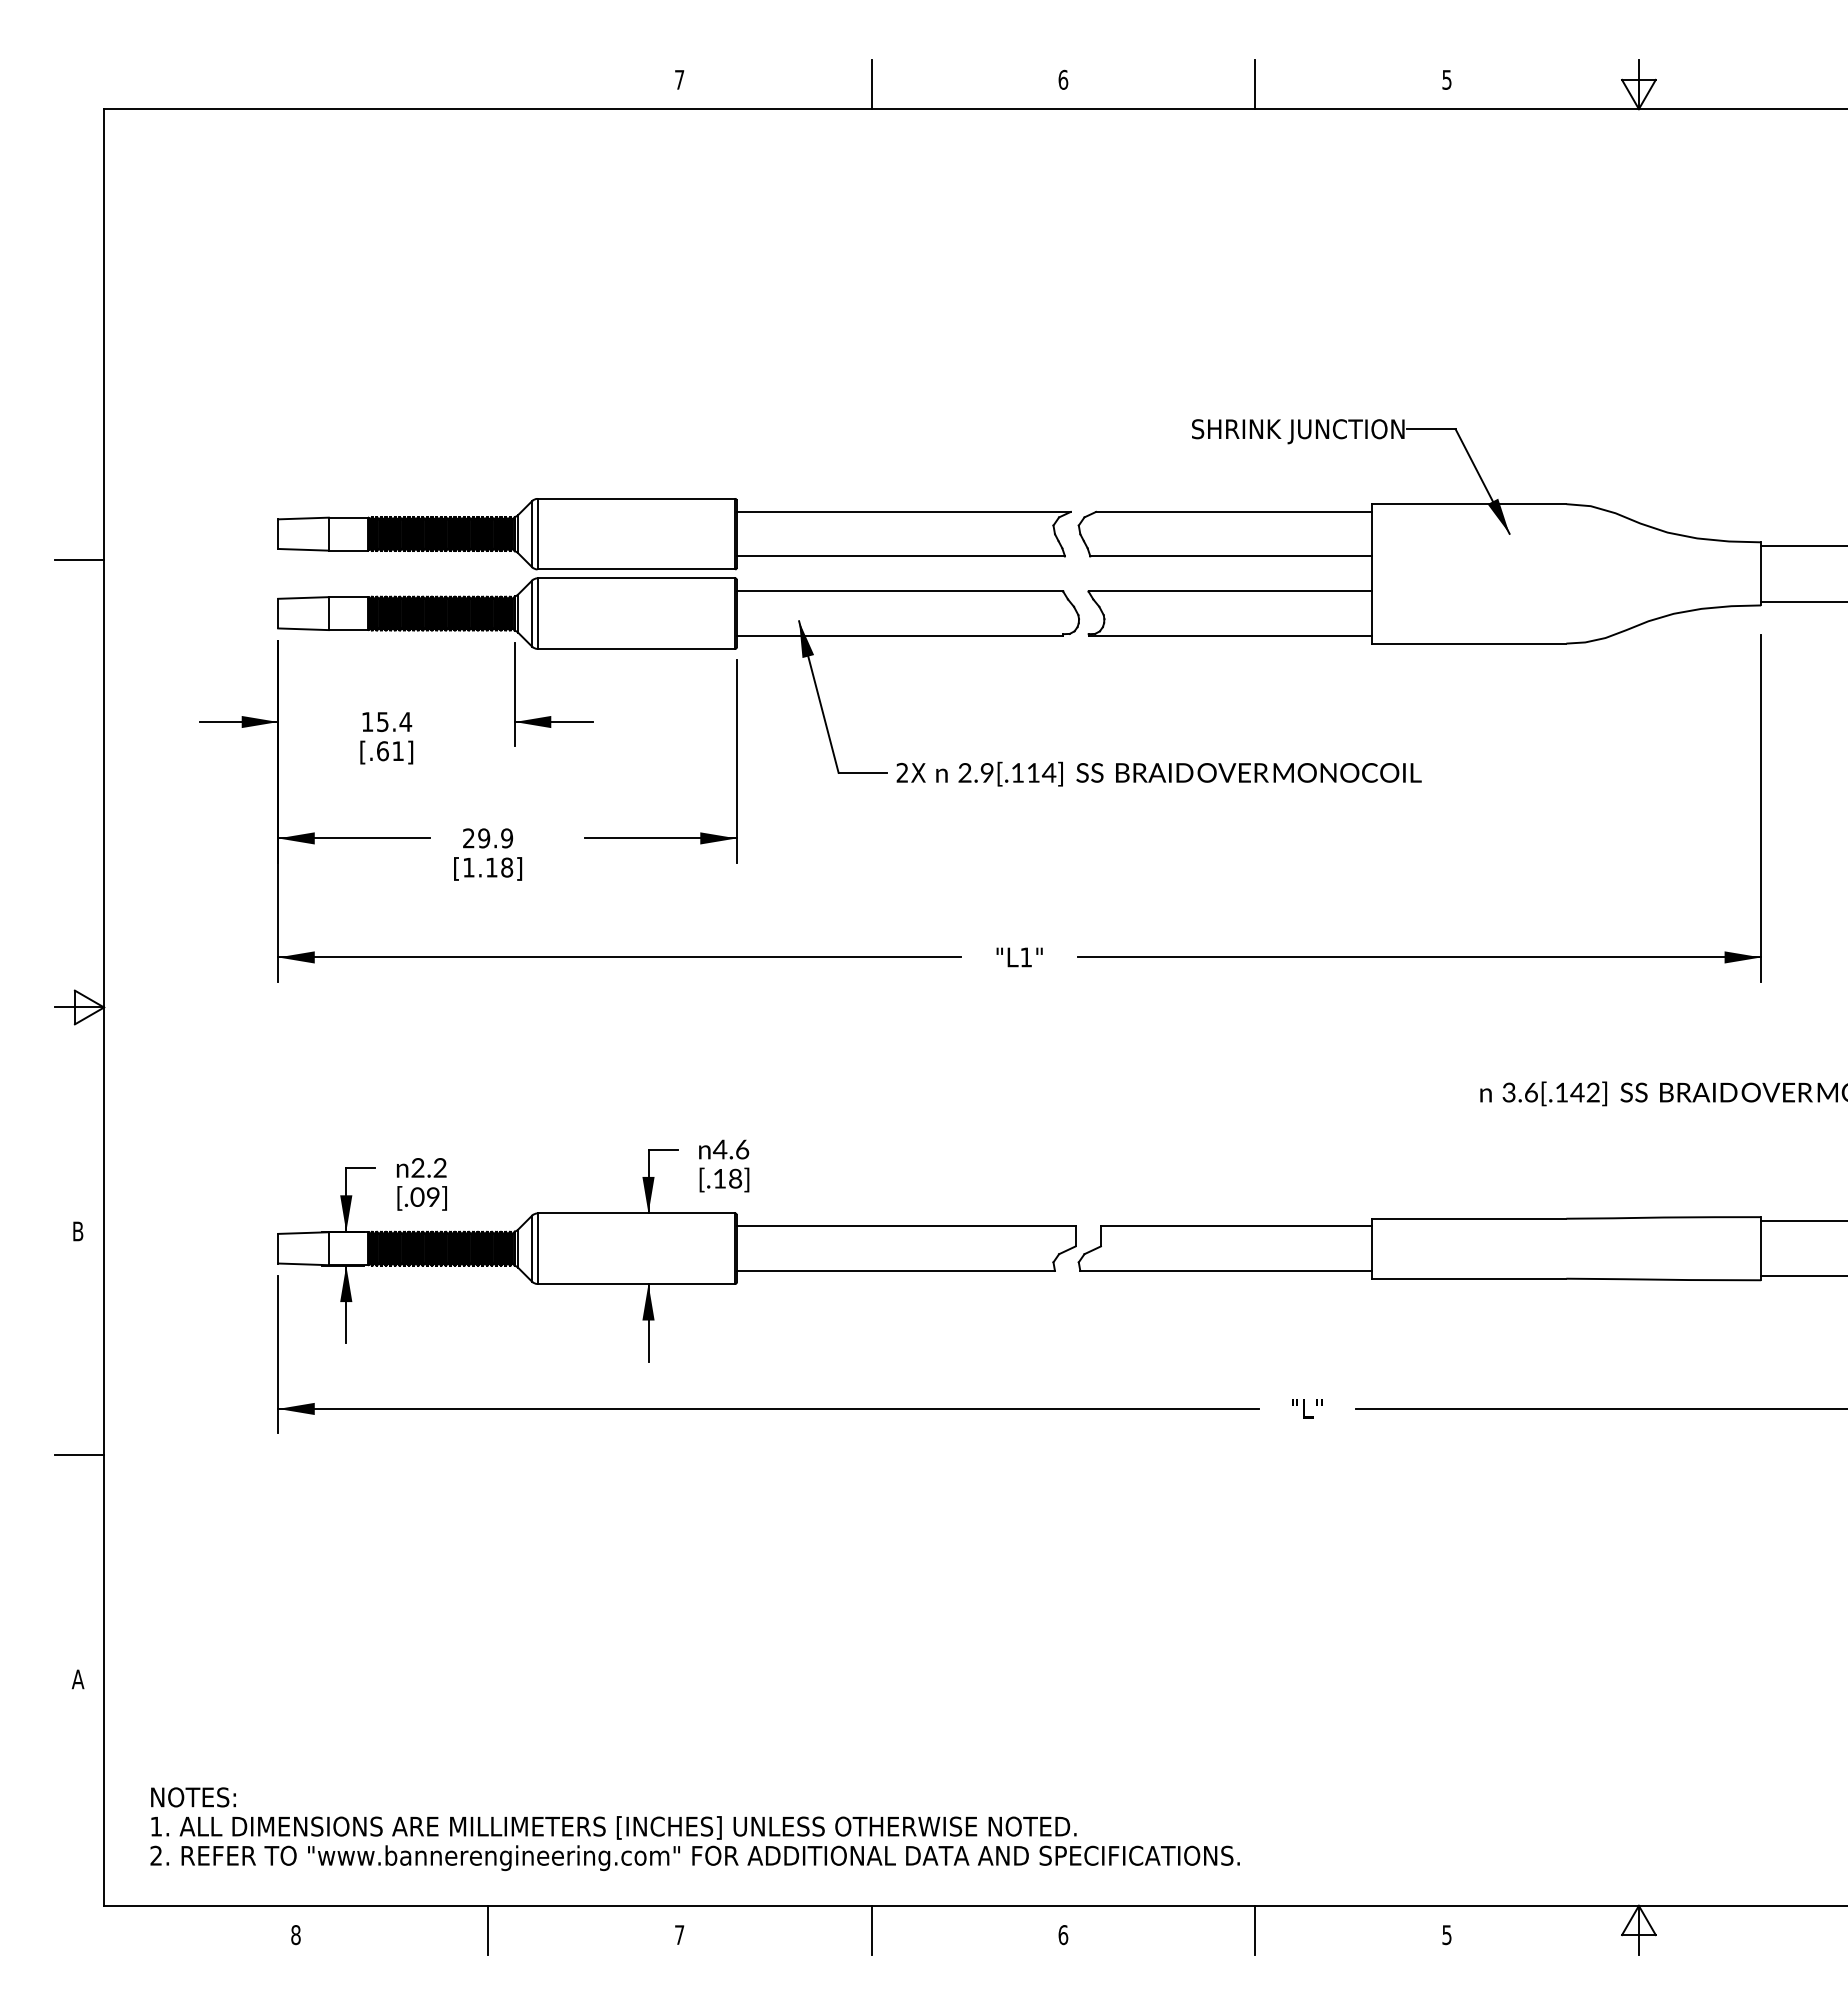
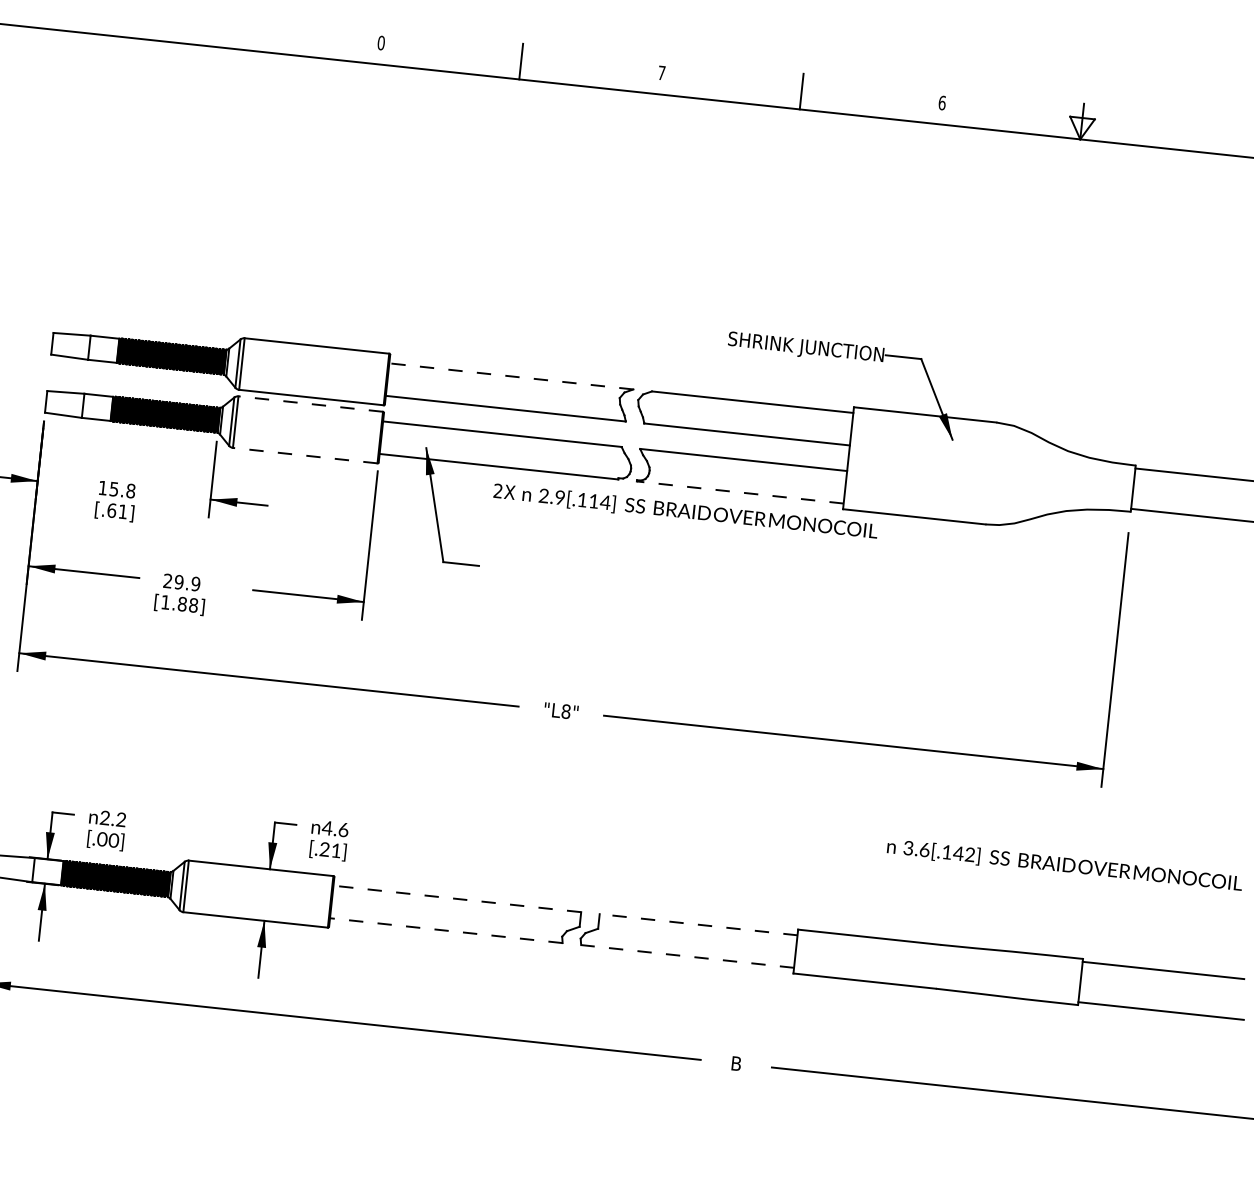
text: (679, 79) -> (381, 42), 7 -> 0
text: (1063, 79) -> (661, 72), 6 -> 7
text: (1446, 79) -> (941, 102), 5 -> 6
line: (903, 511) -> (511, 376), solid -> dashed
line: (636, 578) -> (310, 404), solid -> dashed
line: (1229, 635) -> (739, 492), solid -> dashed
line: (636, 648) -> (305, 455), solid -> dashed
text: (405, 722) -> (130, 491), 15.4 -> 15.8
text: (1158, 773) -> (685, 511), moved
text: (491, 867) -> (182, 604), [1.18] -> [1.88]
text: (1026, 957) -> (566, 711), "L1" -> "L8"
text: (727, 1178) -> (330, 849), [.18] -> [.21]
text: (433, 1197) -> (114, 840), [.09] -> [.00]
line: (905, 1226) -> (456, 898), solid -> dashed
line: (1235, 1226) -> (698, 924), solid -> dashed
line: (895, 1270) -> (446, 930), solid -> dashed
line: (1225, 1270) -> (687, 956), solid -> dashed
text: (1307, 1408) -> (736, 1063), "L" -> B

